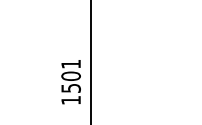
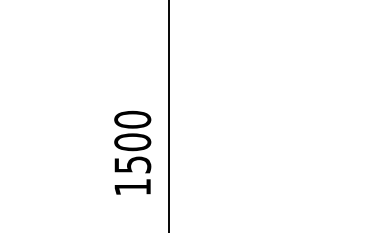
text: (70, 63) -> (131, 118), 1501 -> 1500

